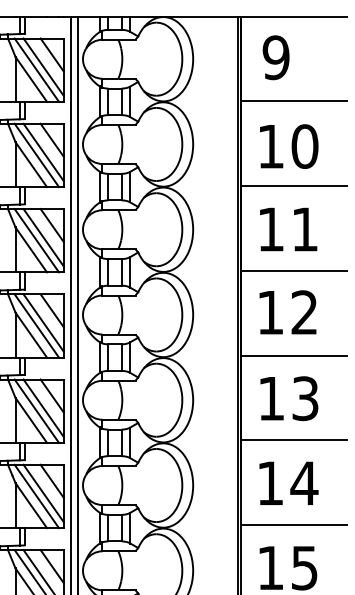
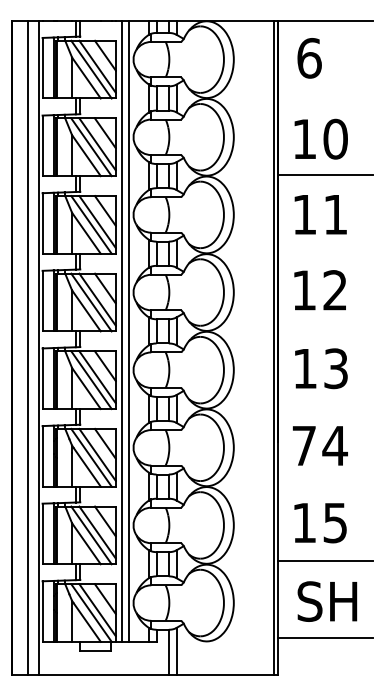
text: (276, 57) -> (309, 58), 9 -> 6
line: (293, 101) -> (325, 98), removed
line: (293, 271) -> (325, 252), removed
line: (293, 355) -> (325, 329), removed
line: (293, 440) -> (325, 406), removed
text: (269, 482) -> (303, 445), 14 -> 74
line: (293, 524) -> (325, 483), removed

